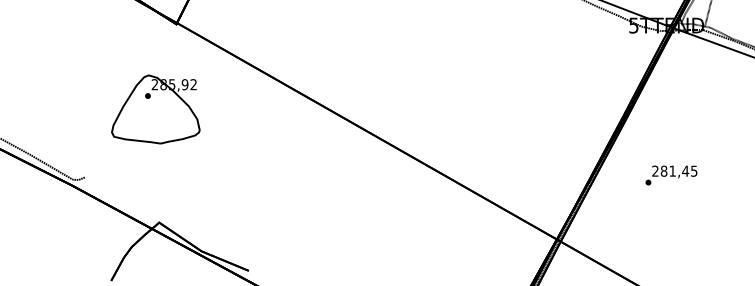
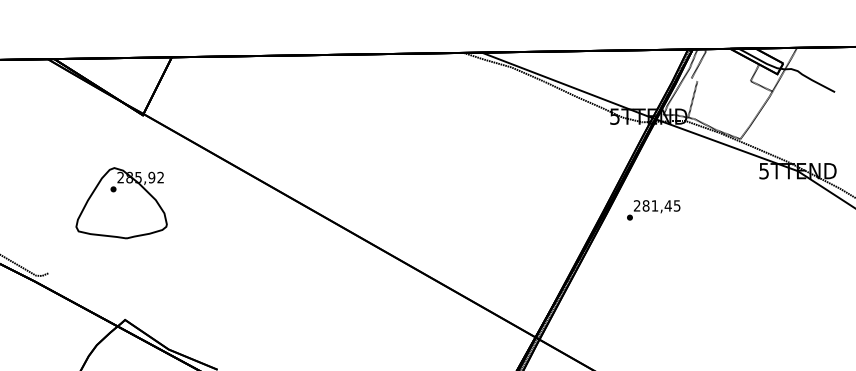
text: (671, 175) -> (653, 210), moved

